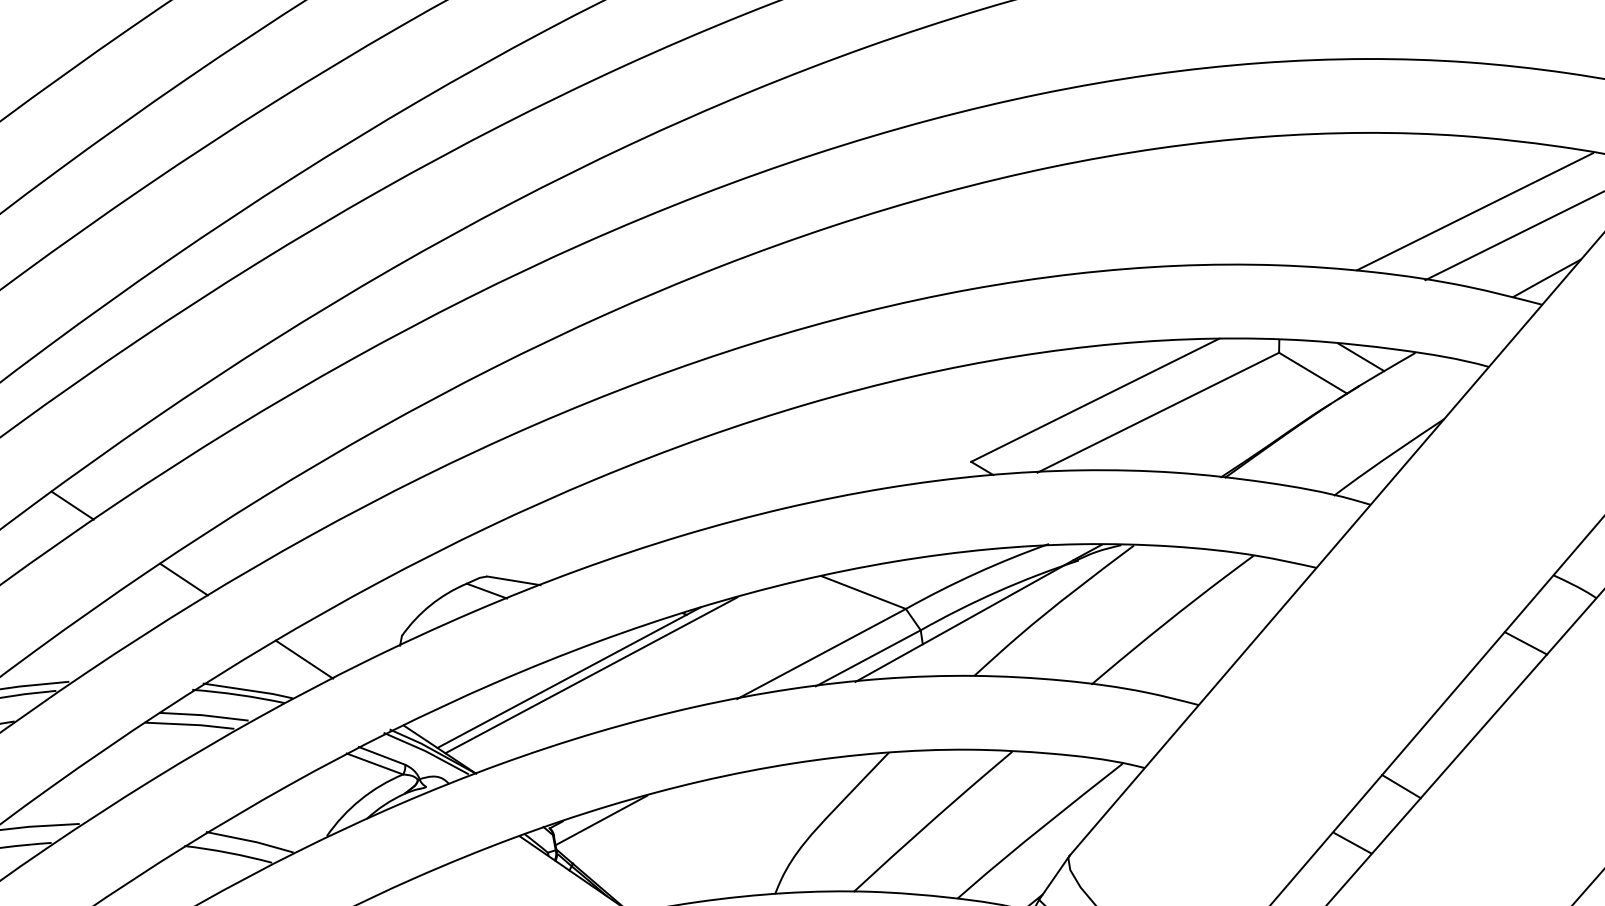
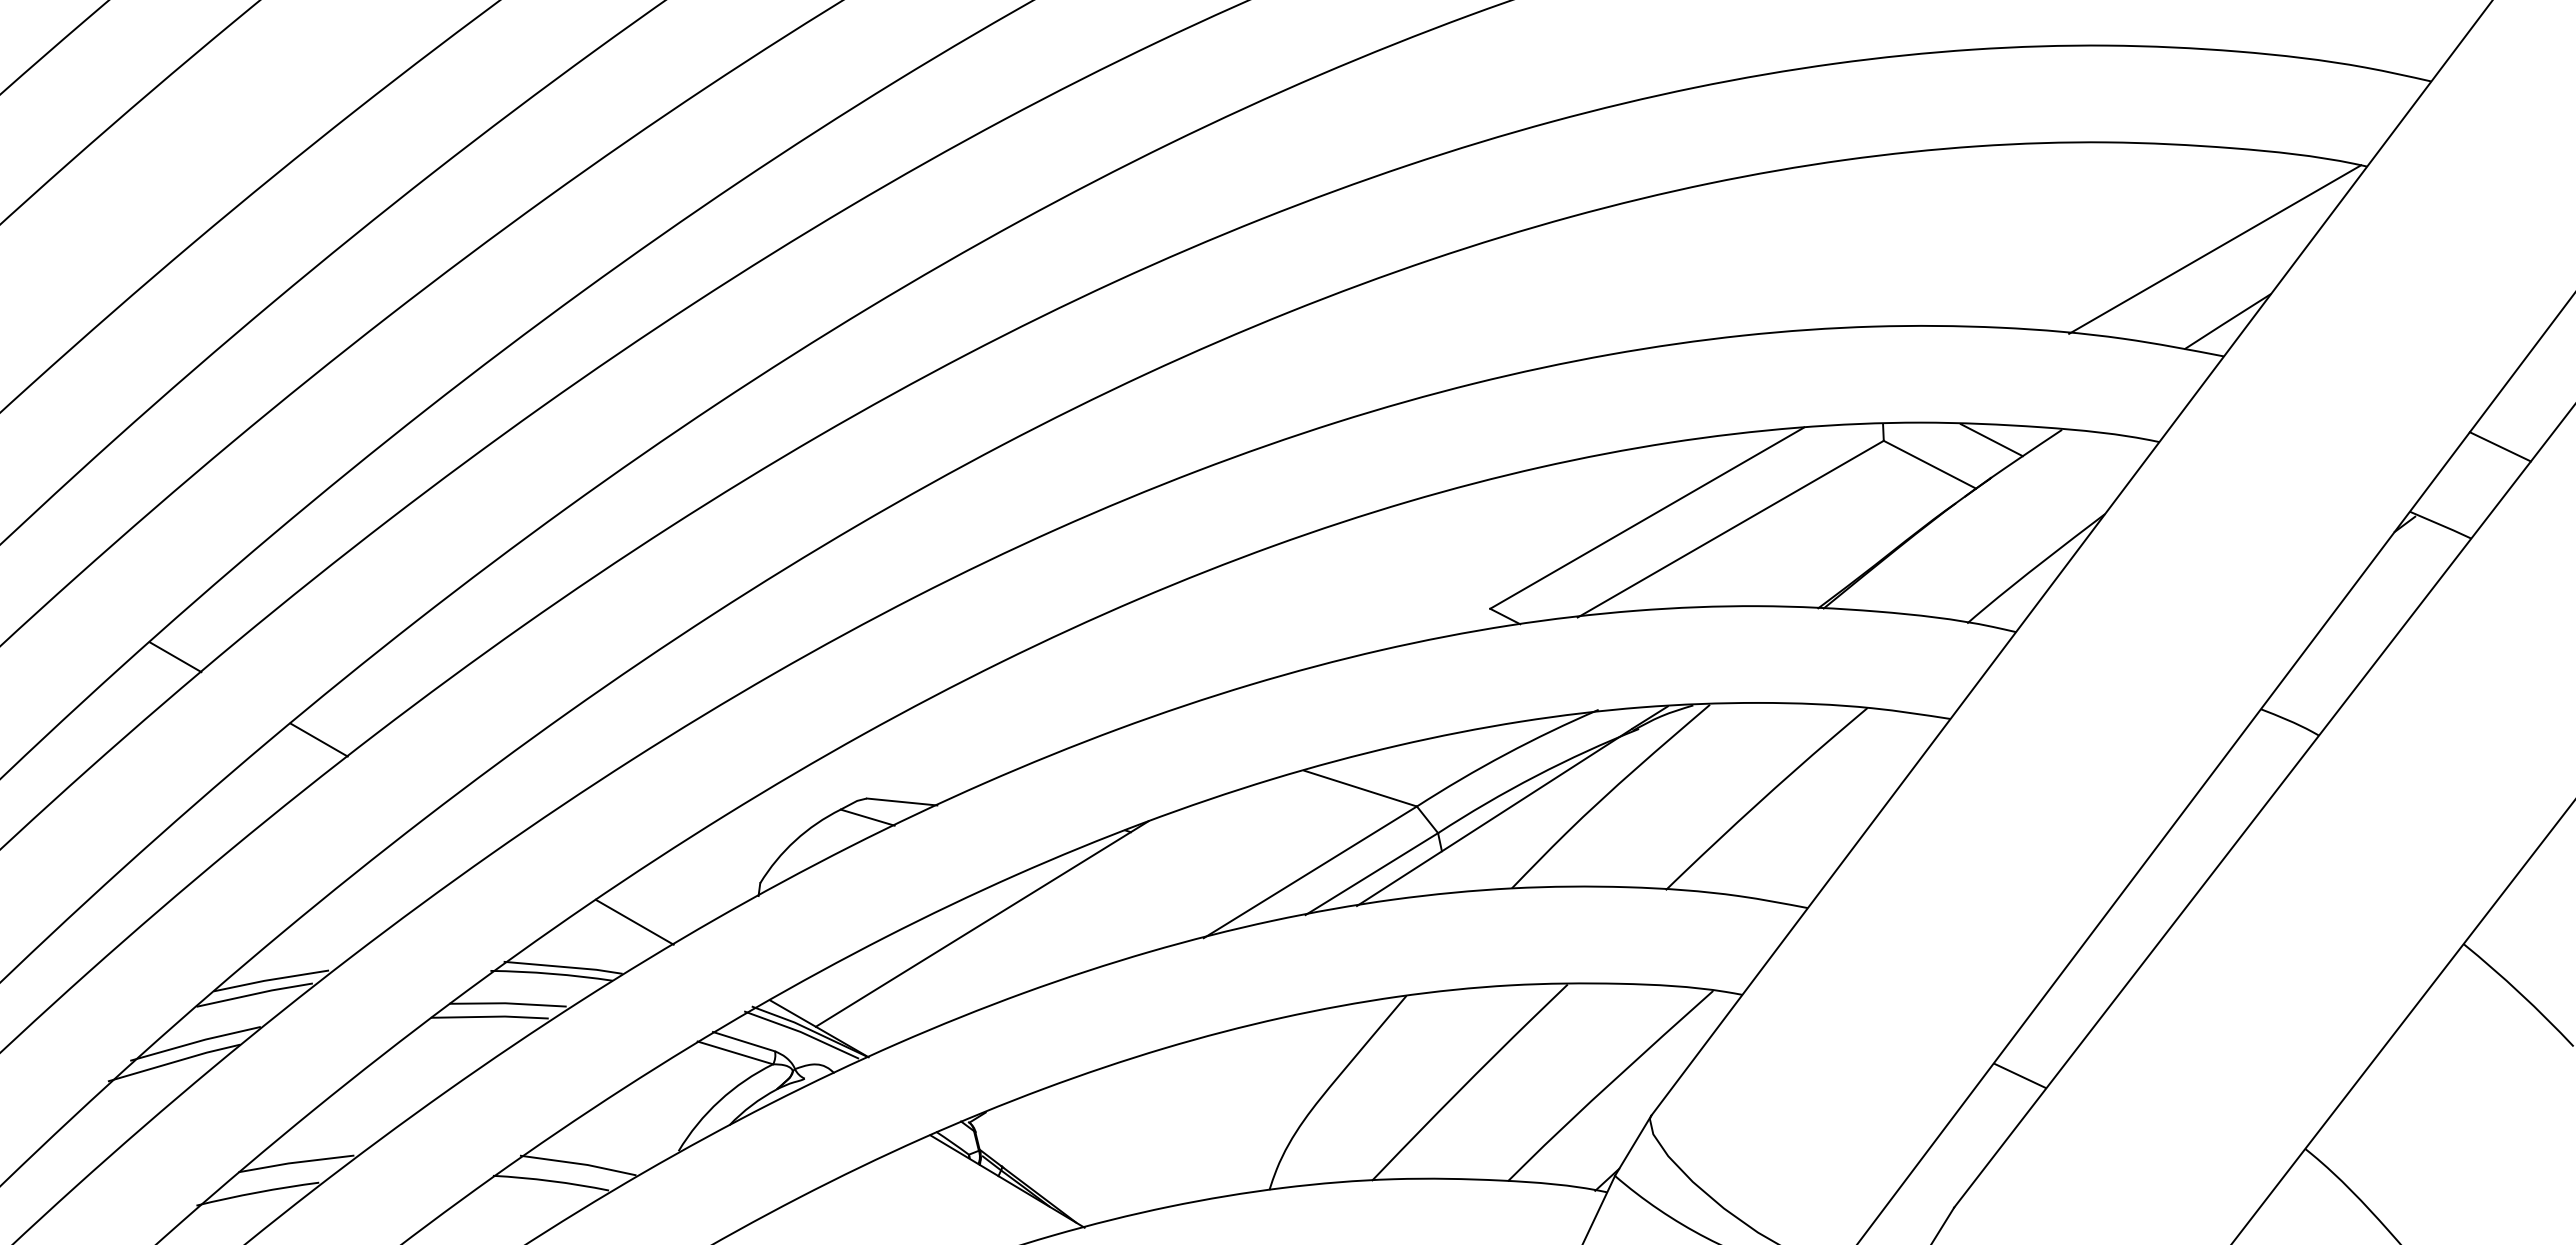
line: (1474, 211) -> (2127, 240), removed
line: (183, 579) -> (470, 827), removed
line: (1525, 643) -> (2229, 800), removed
line: (590, 675) -> (1010, 919), removed
line: (1401, 786) -> (2079, 997), removed
line: (601, 820) -> (1036, 1107), removed

